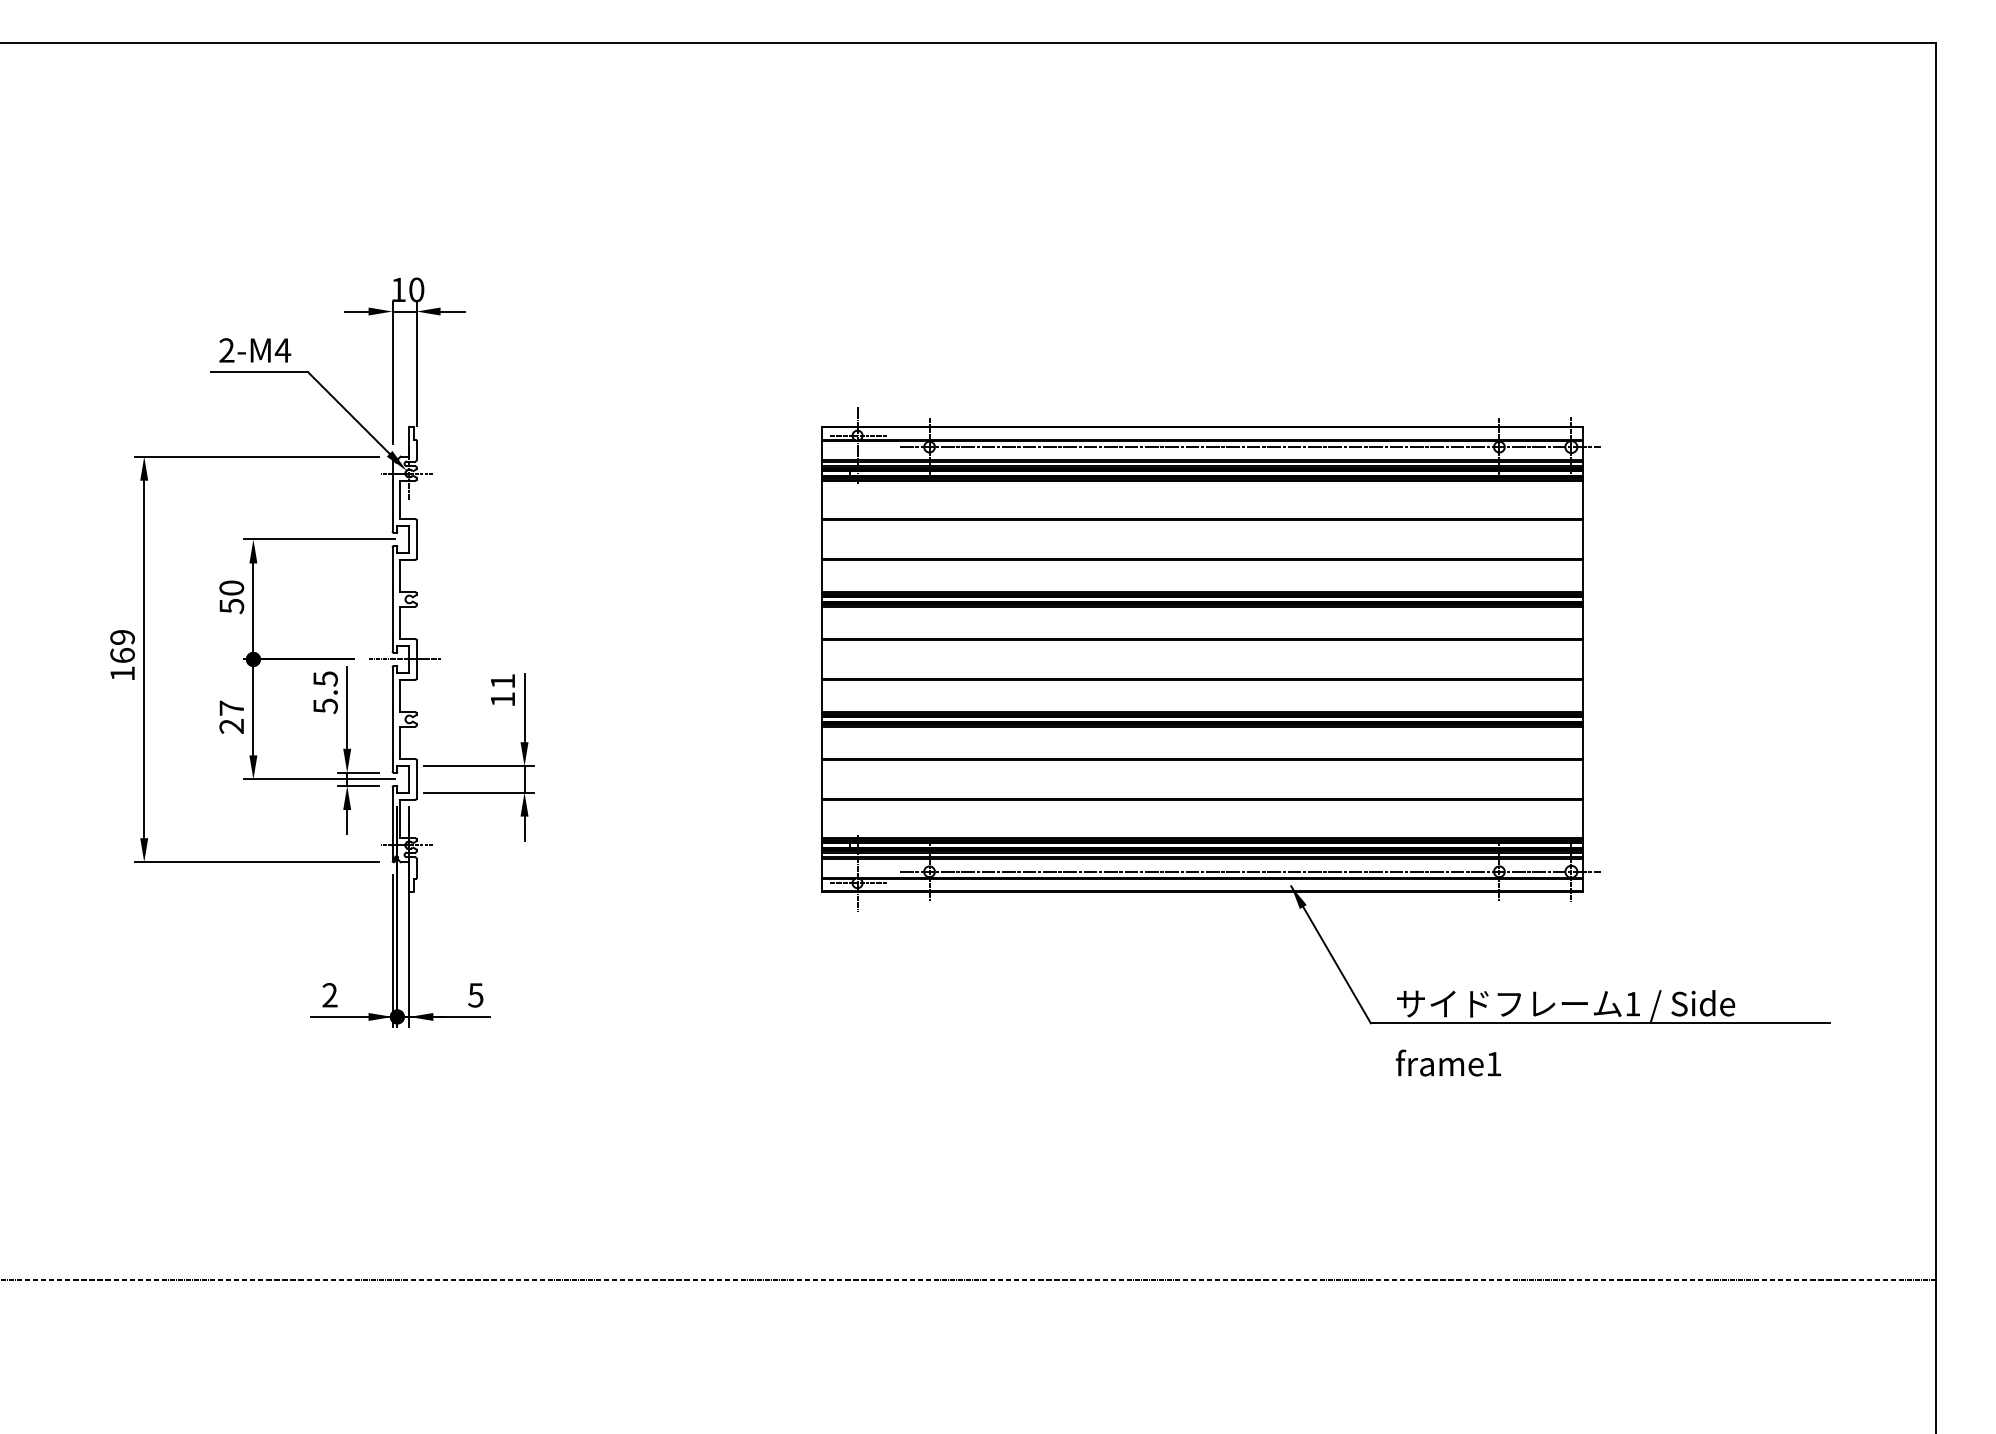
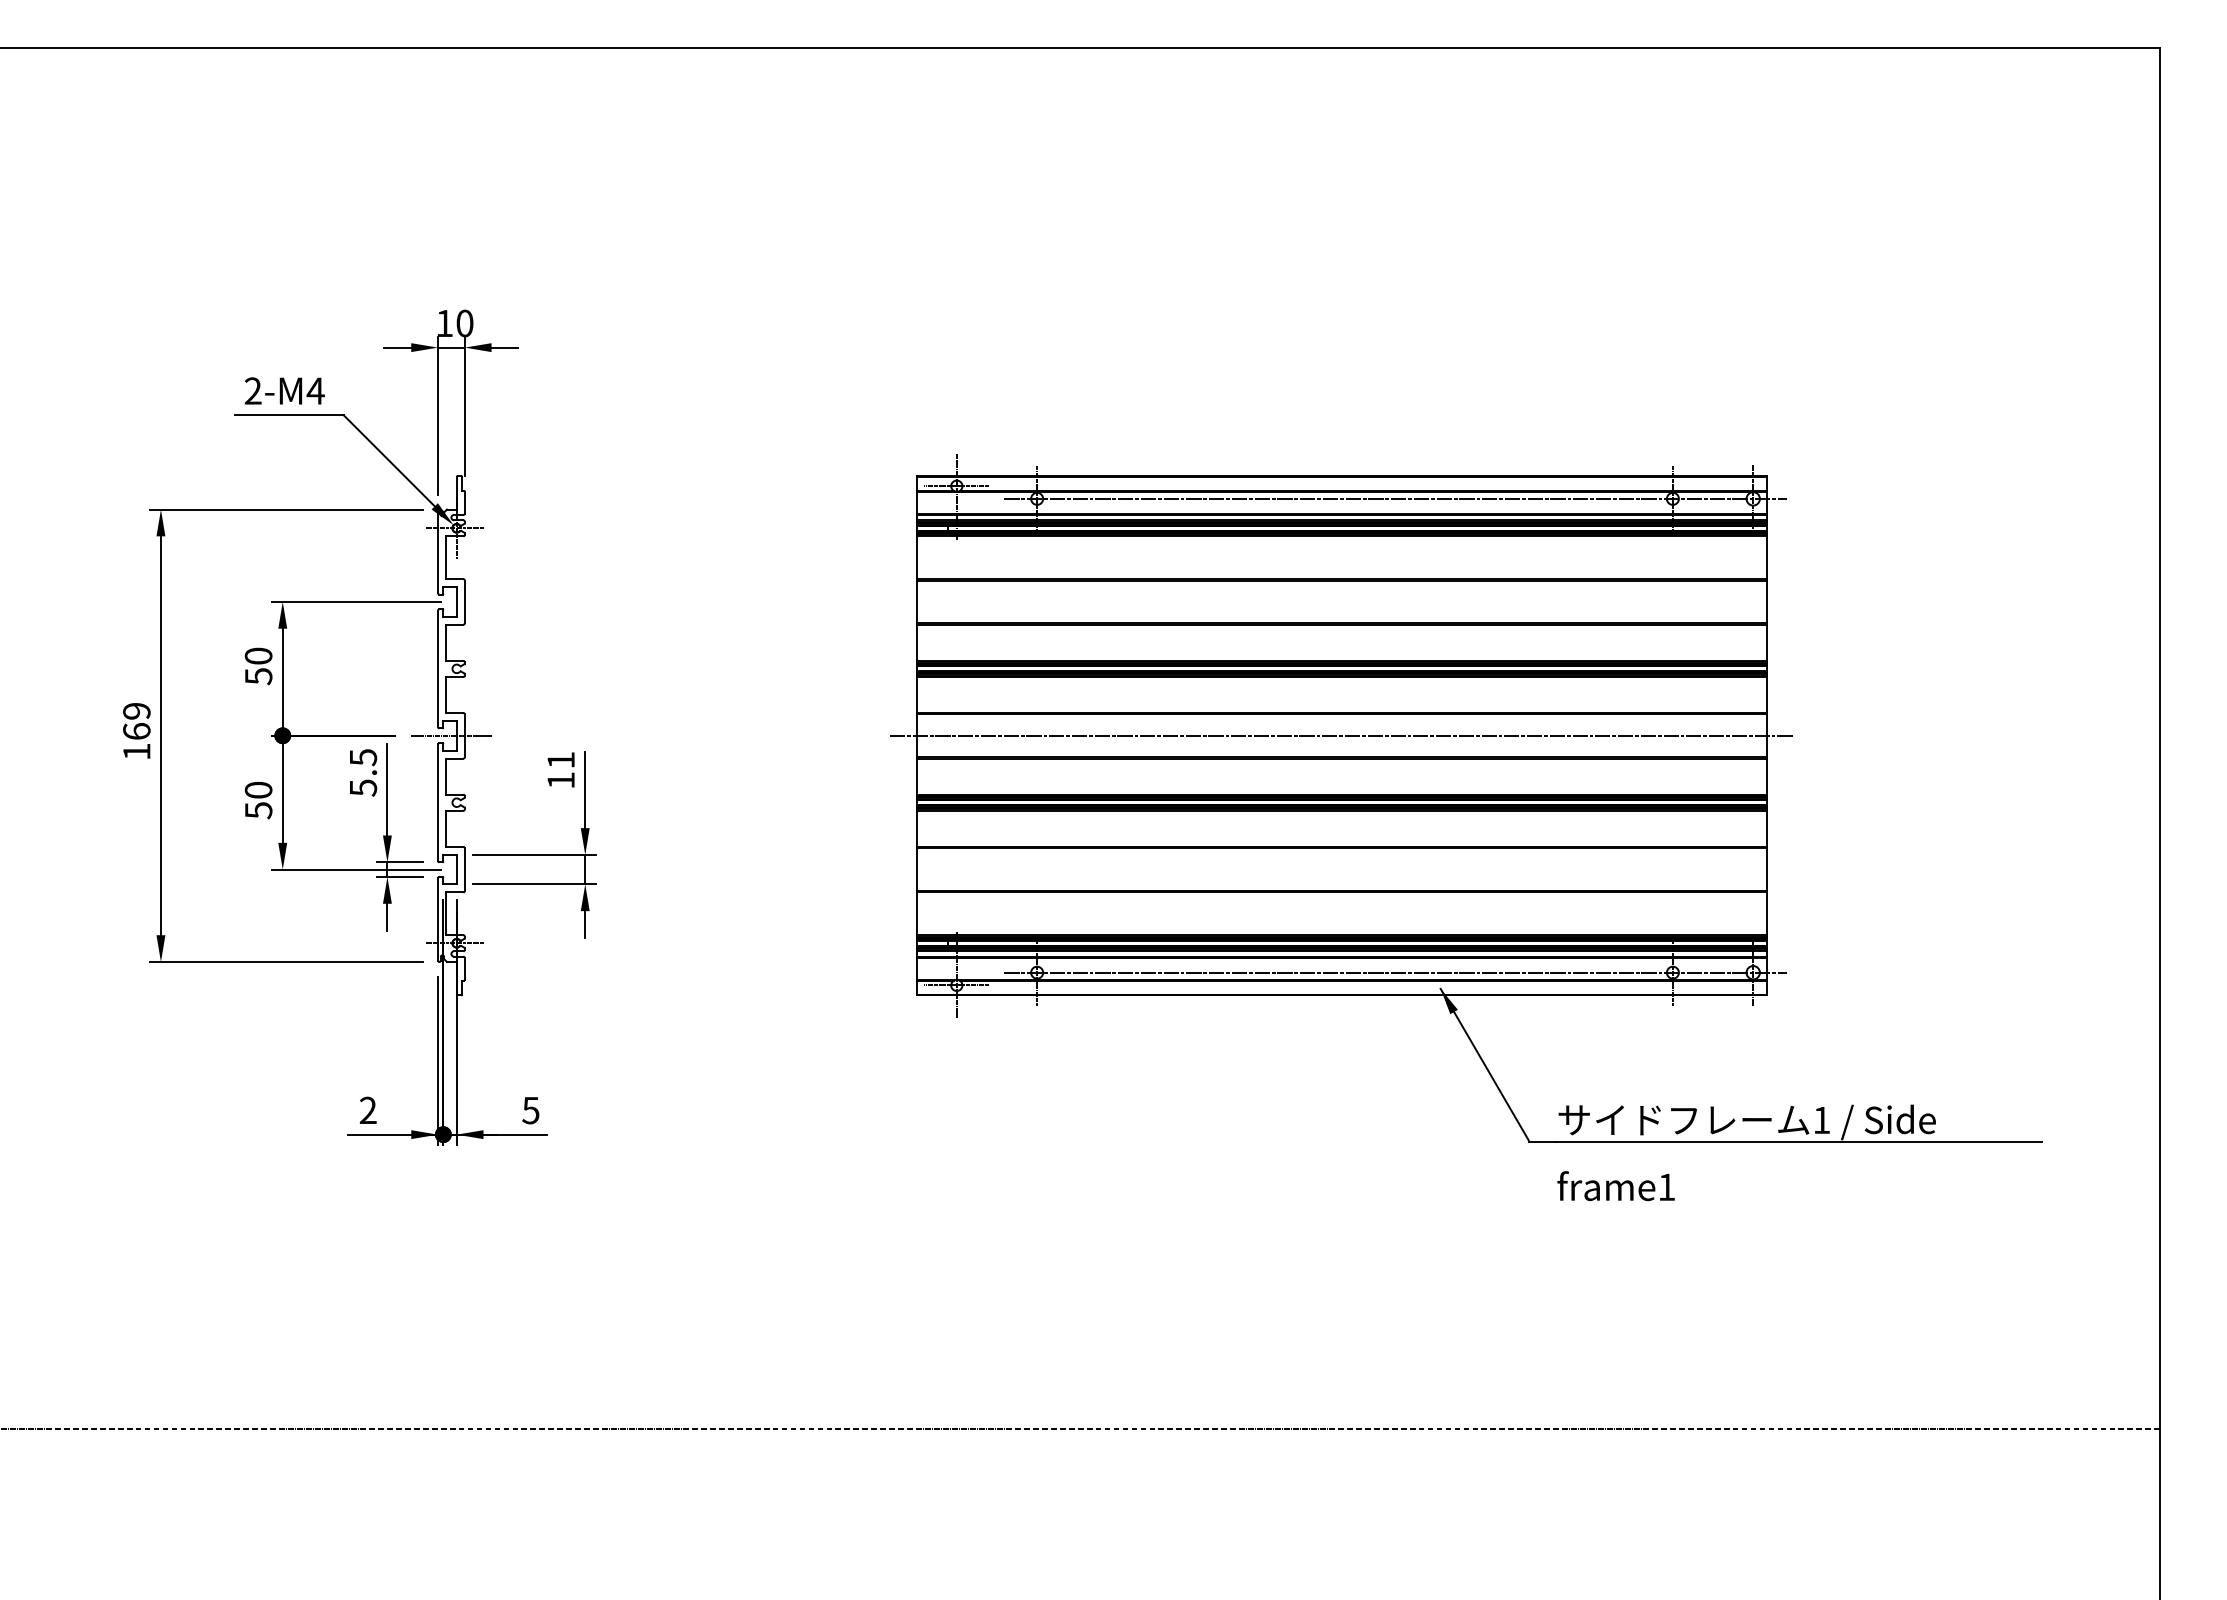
line: (1202, 659) -> (1341, 735), added
text: (231, 717) -> (258, 800), 27 -> 50

